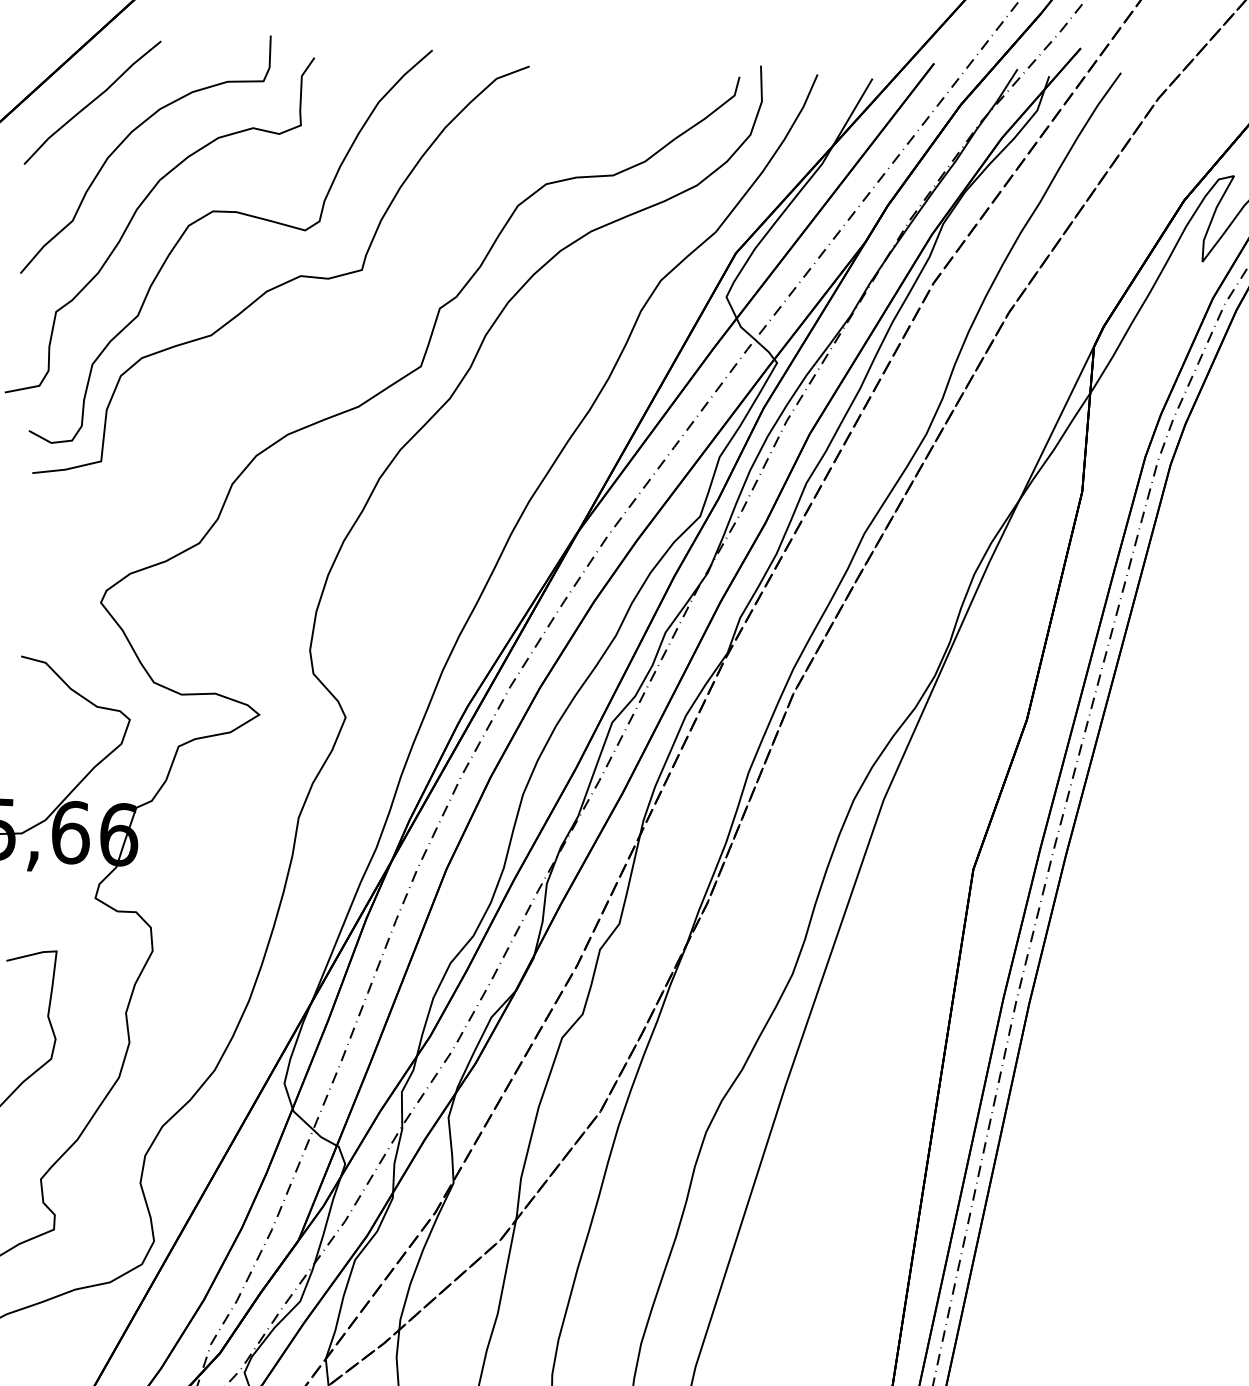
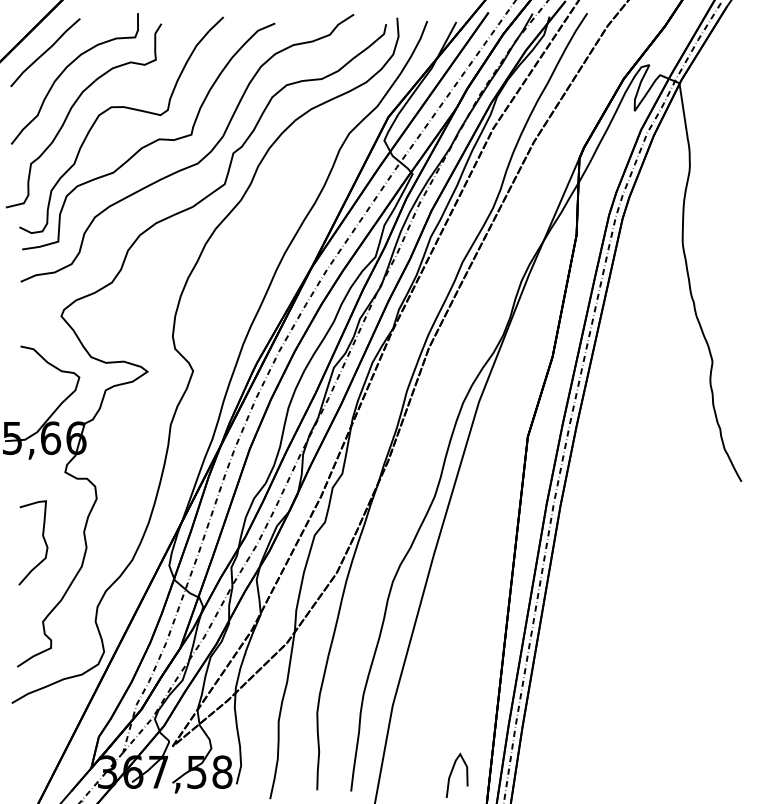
curve: (365, 324) -> (194, 163), added

